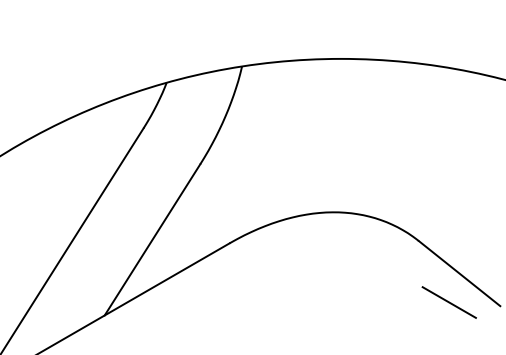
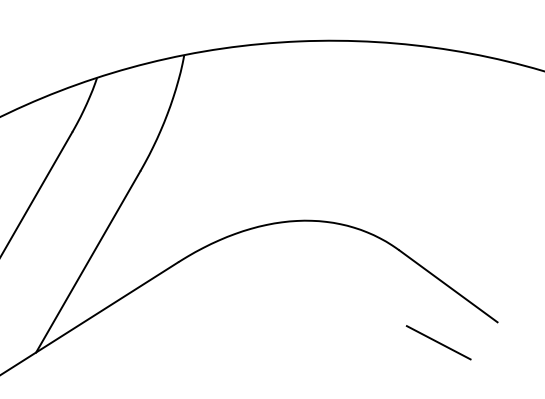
line: (448, 302) -> (437, 342), moved

